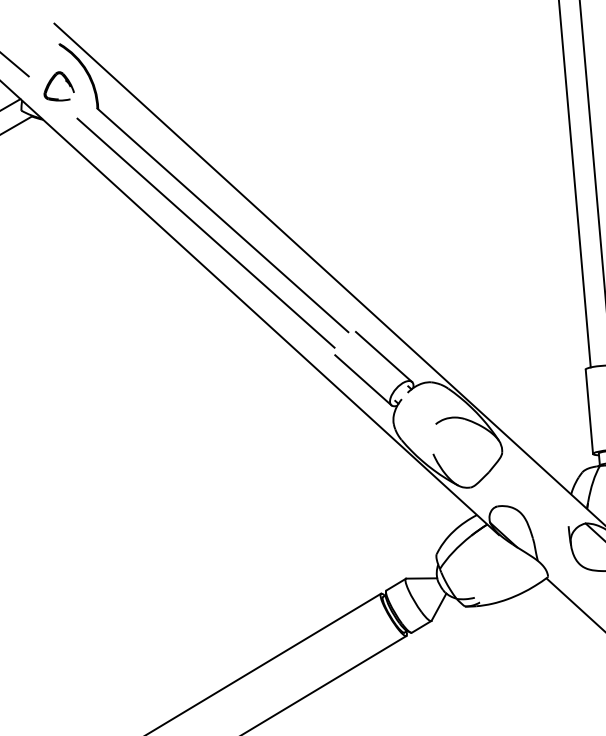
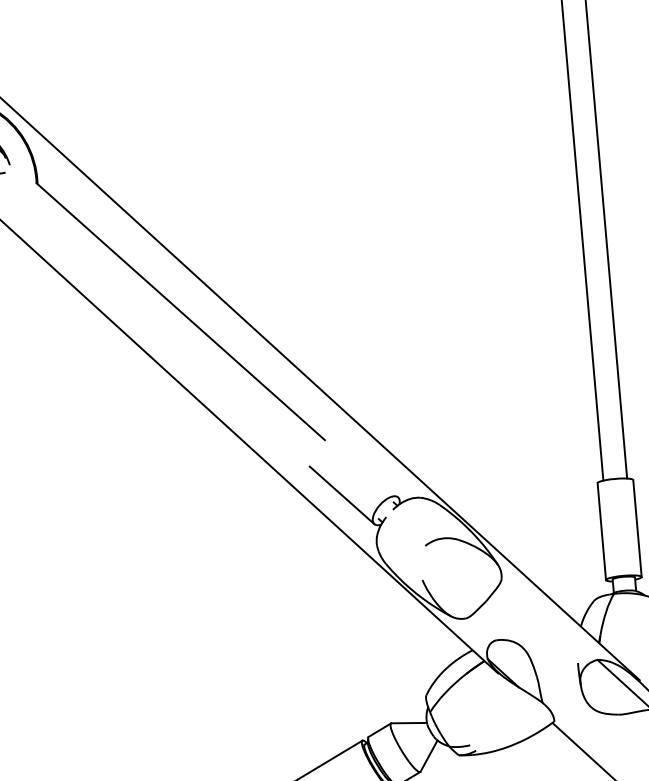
line: (205, 232) -> (160, 325), removed
line: (383, 356) -> (365, 468), removed

